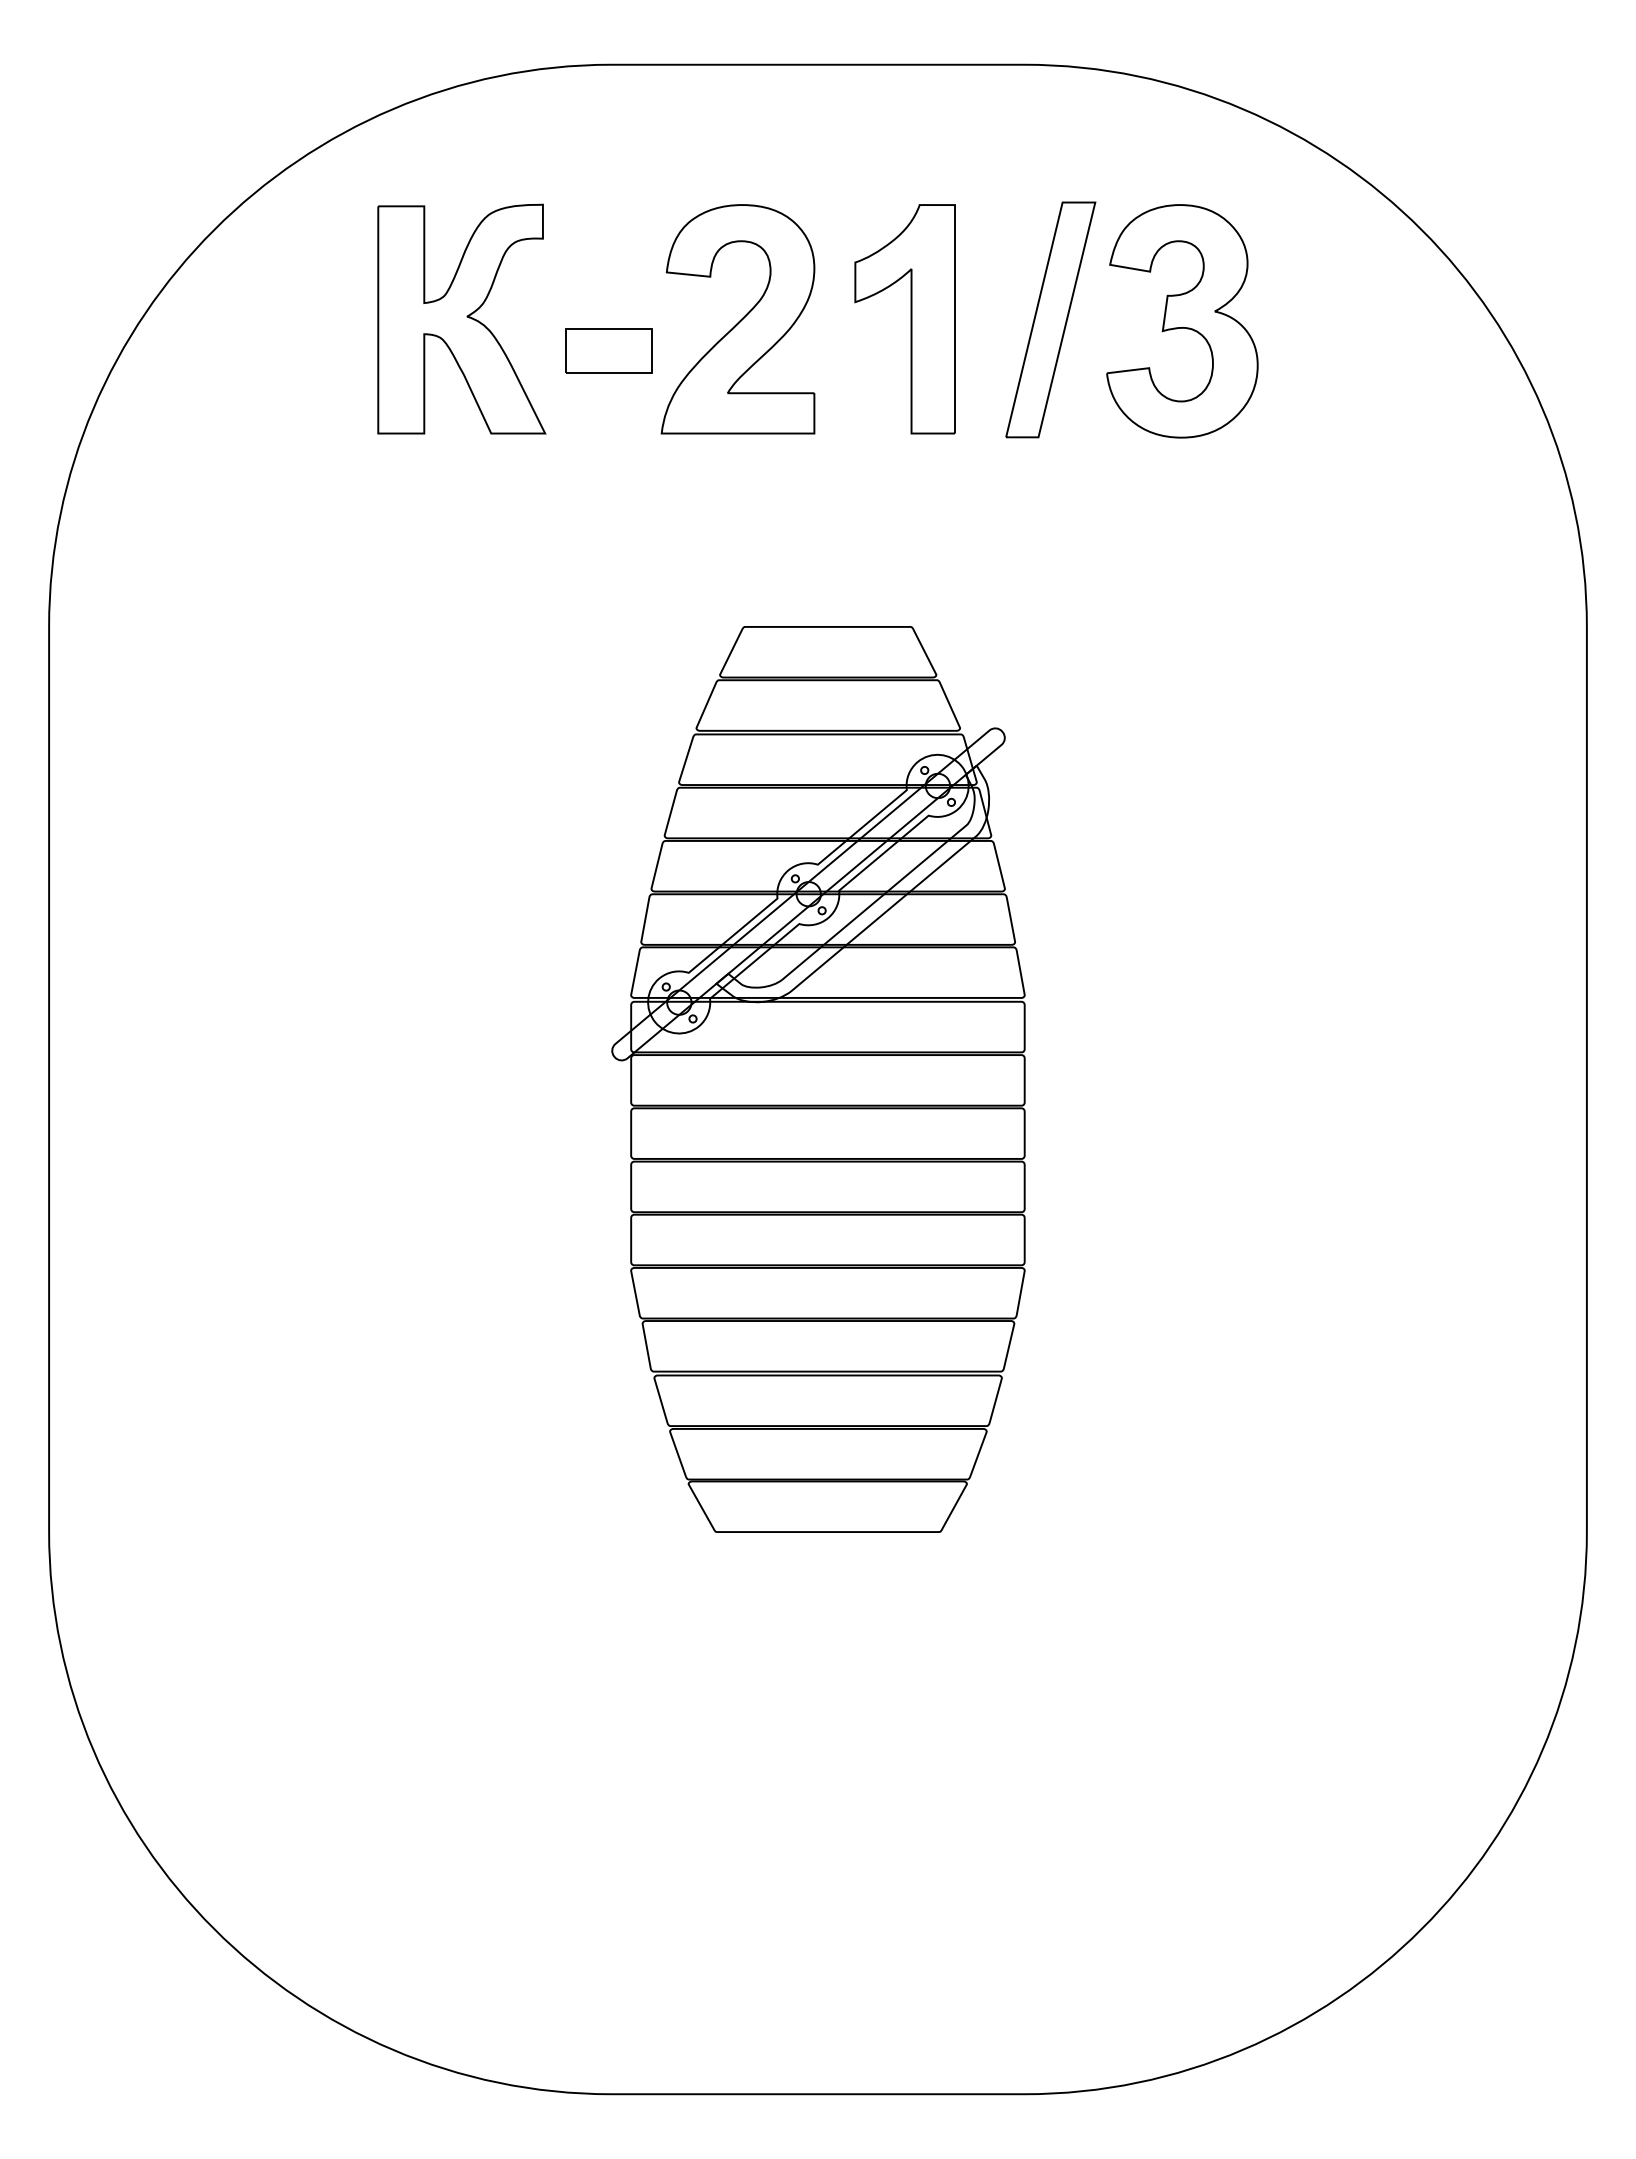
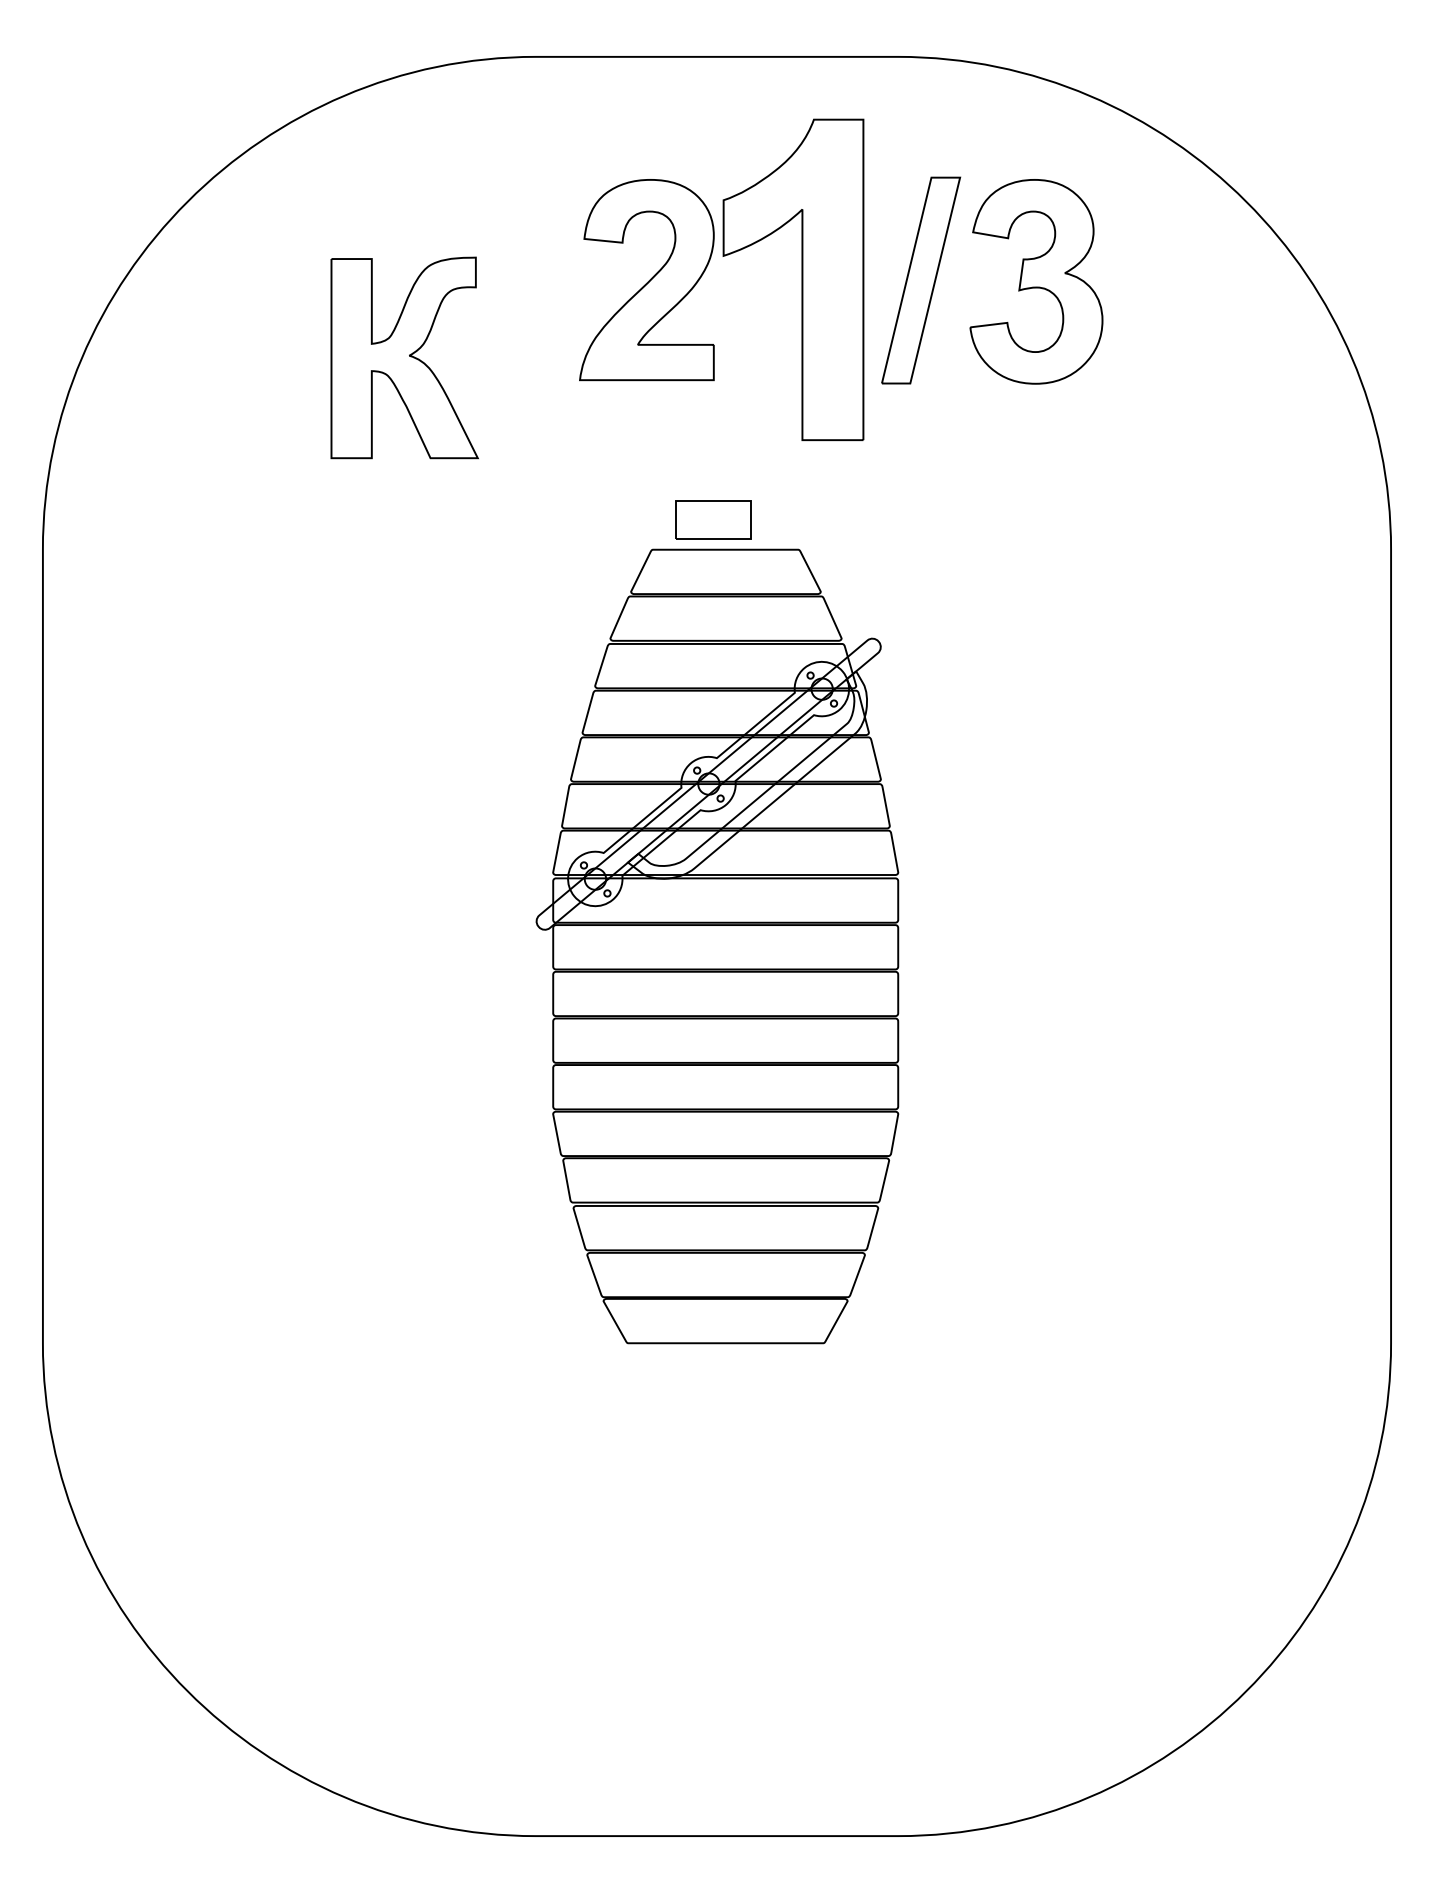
part: (461, 318) -> (404, 357), moved
part: (904, 319) -> (792, 280), size x1.6
part: (608, 350) -> (713, 519), moved

